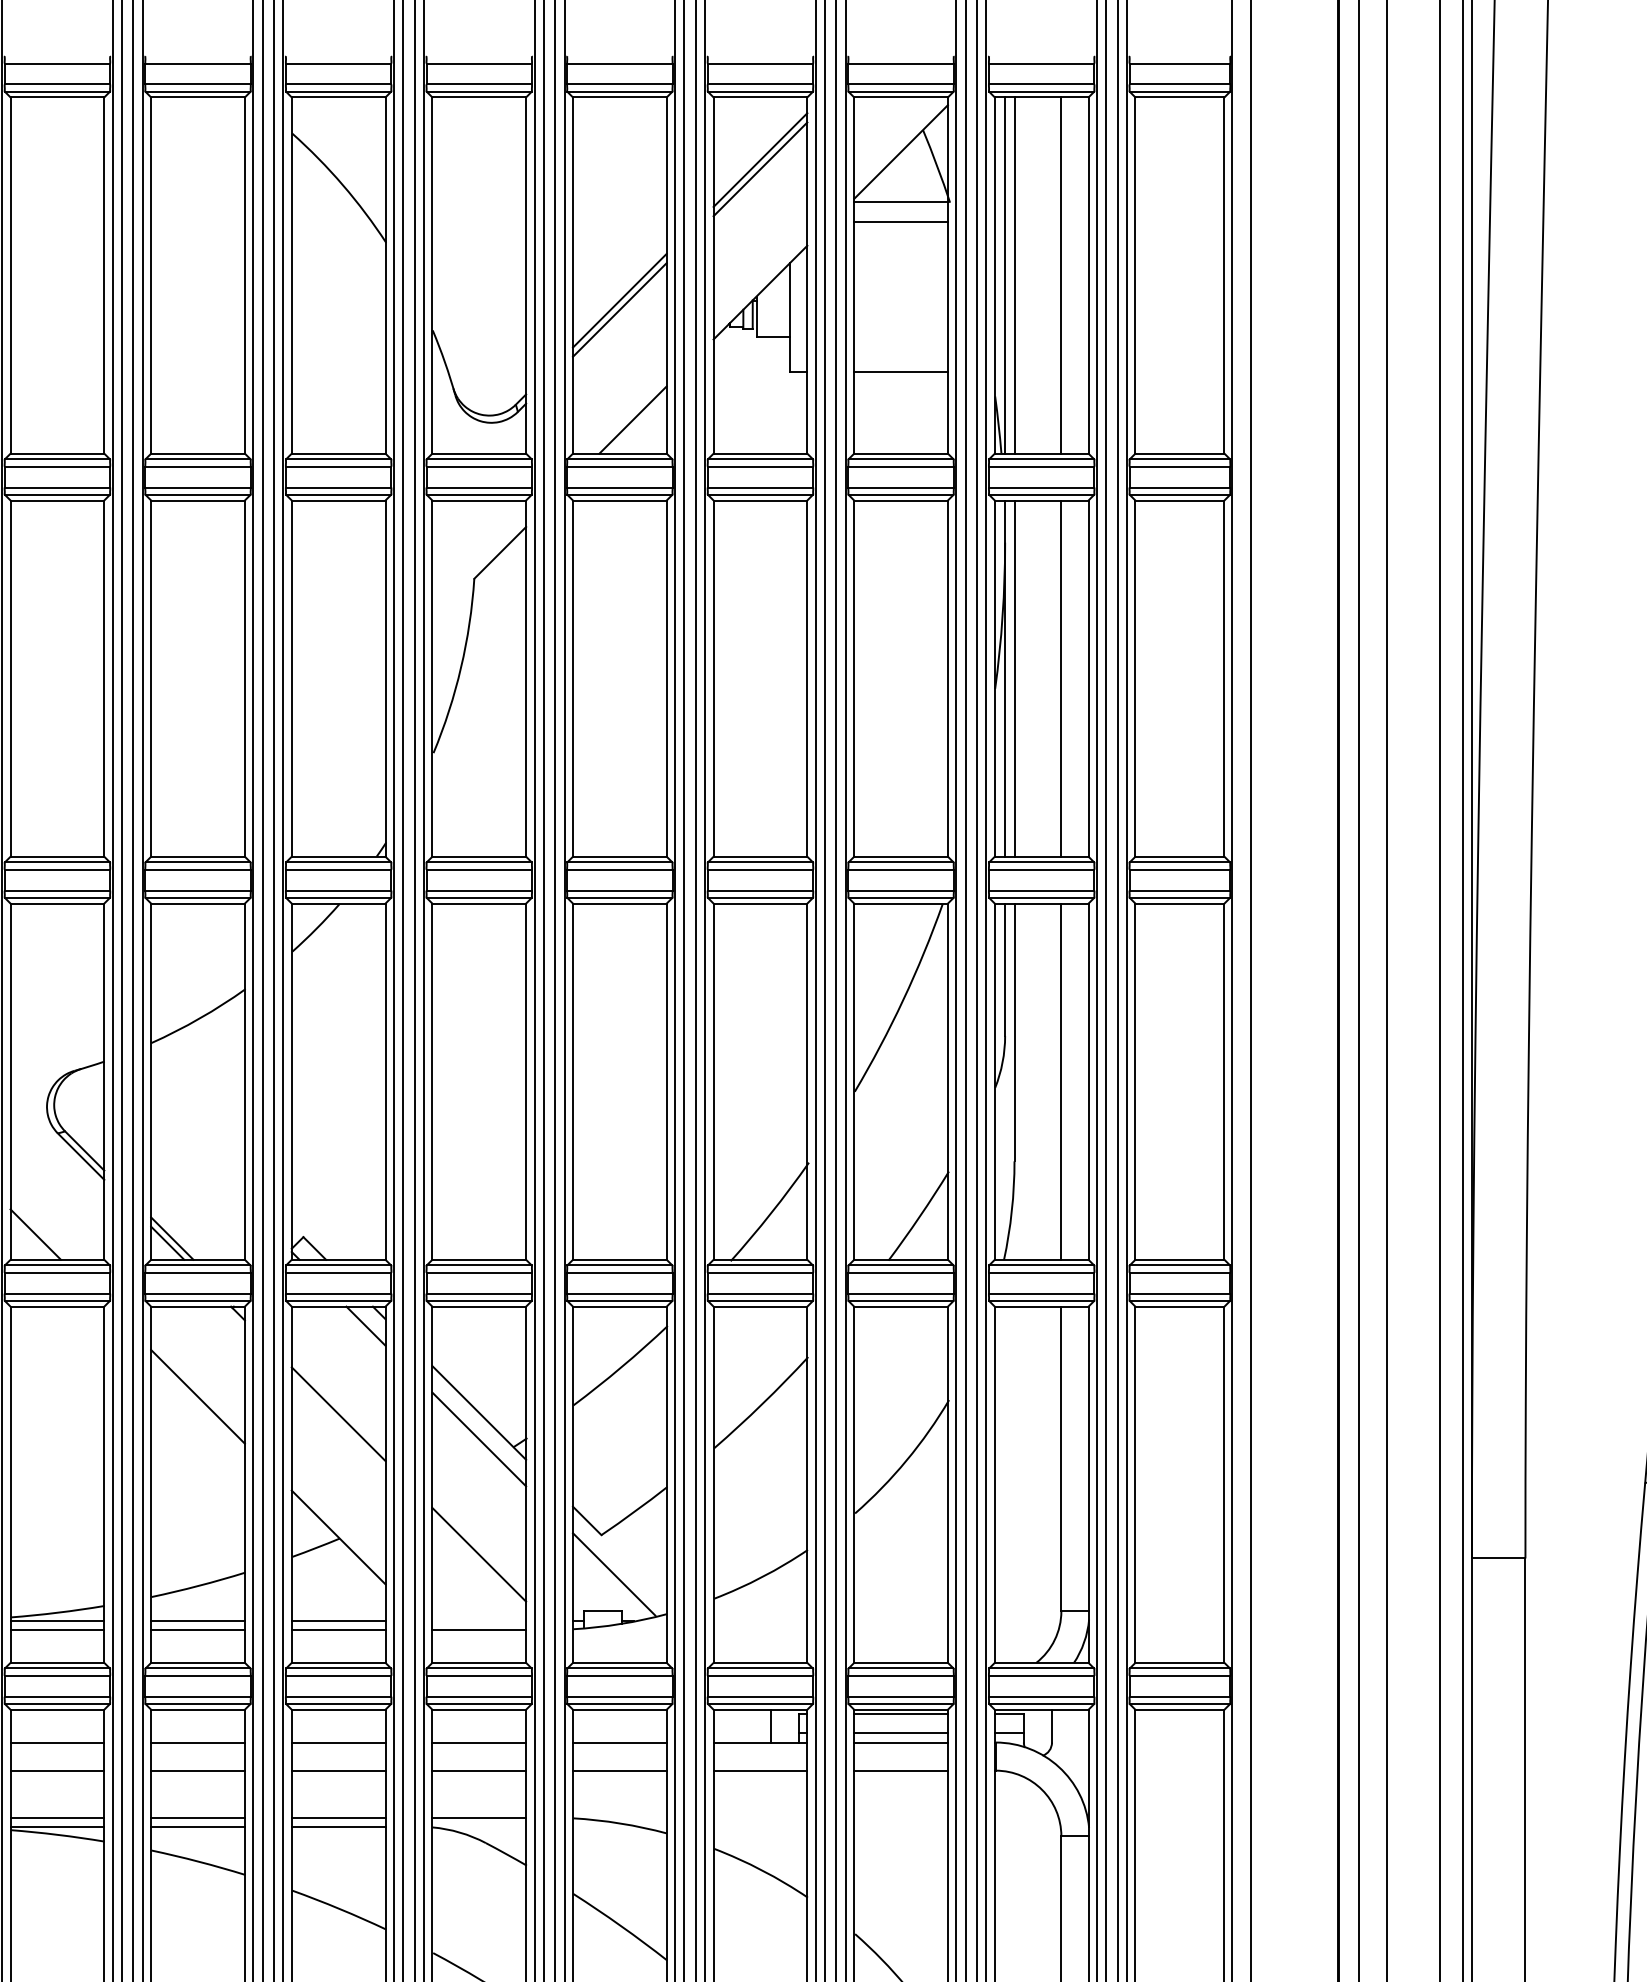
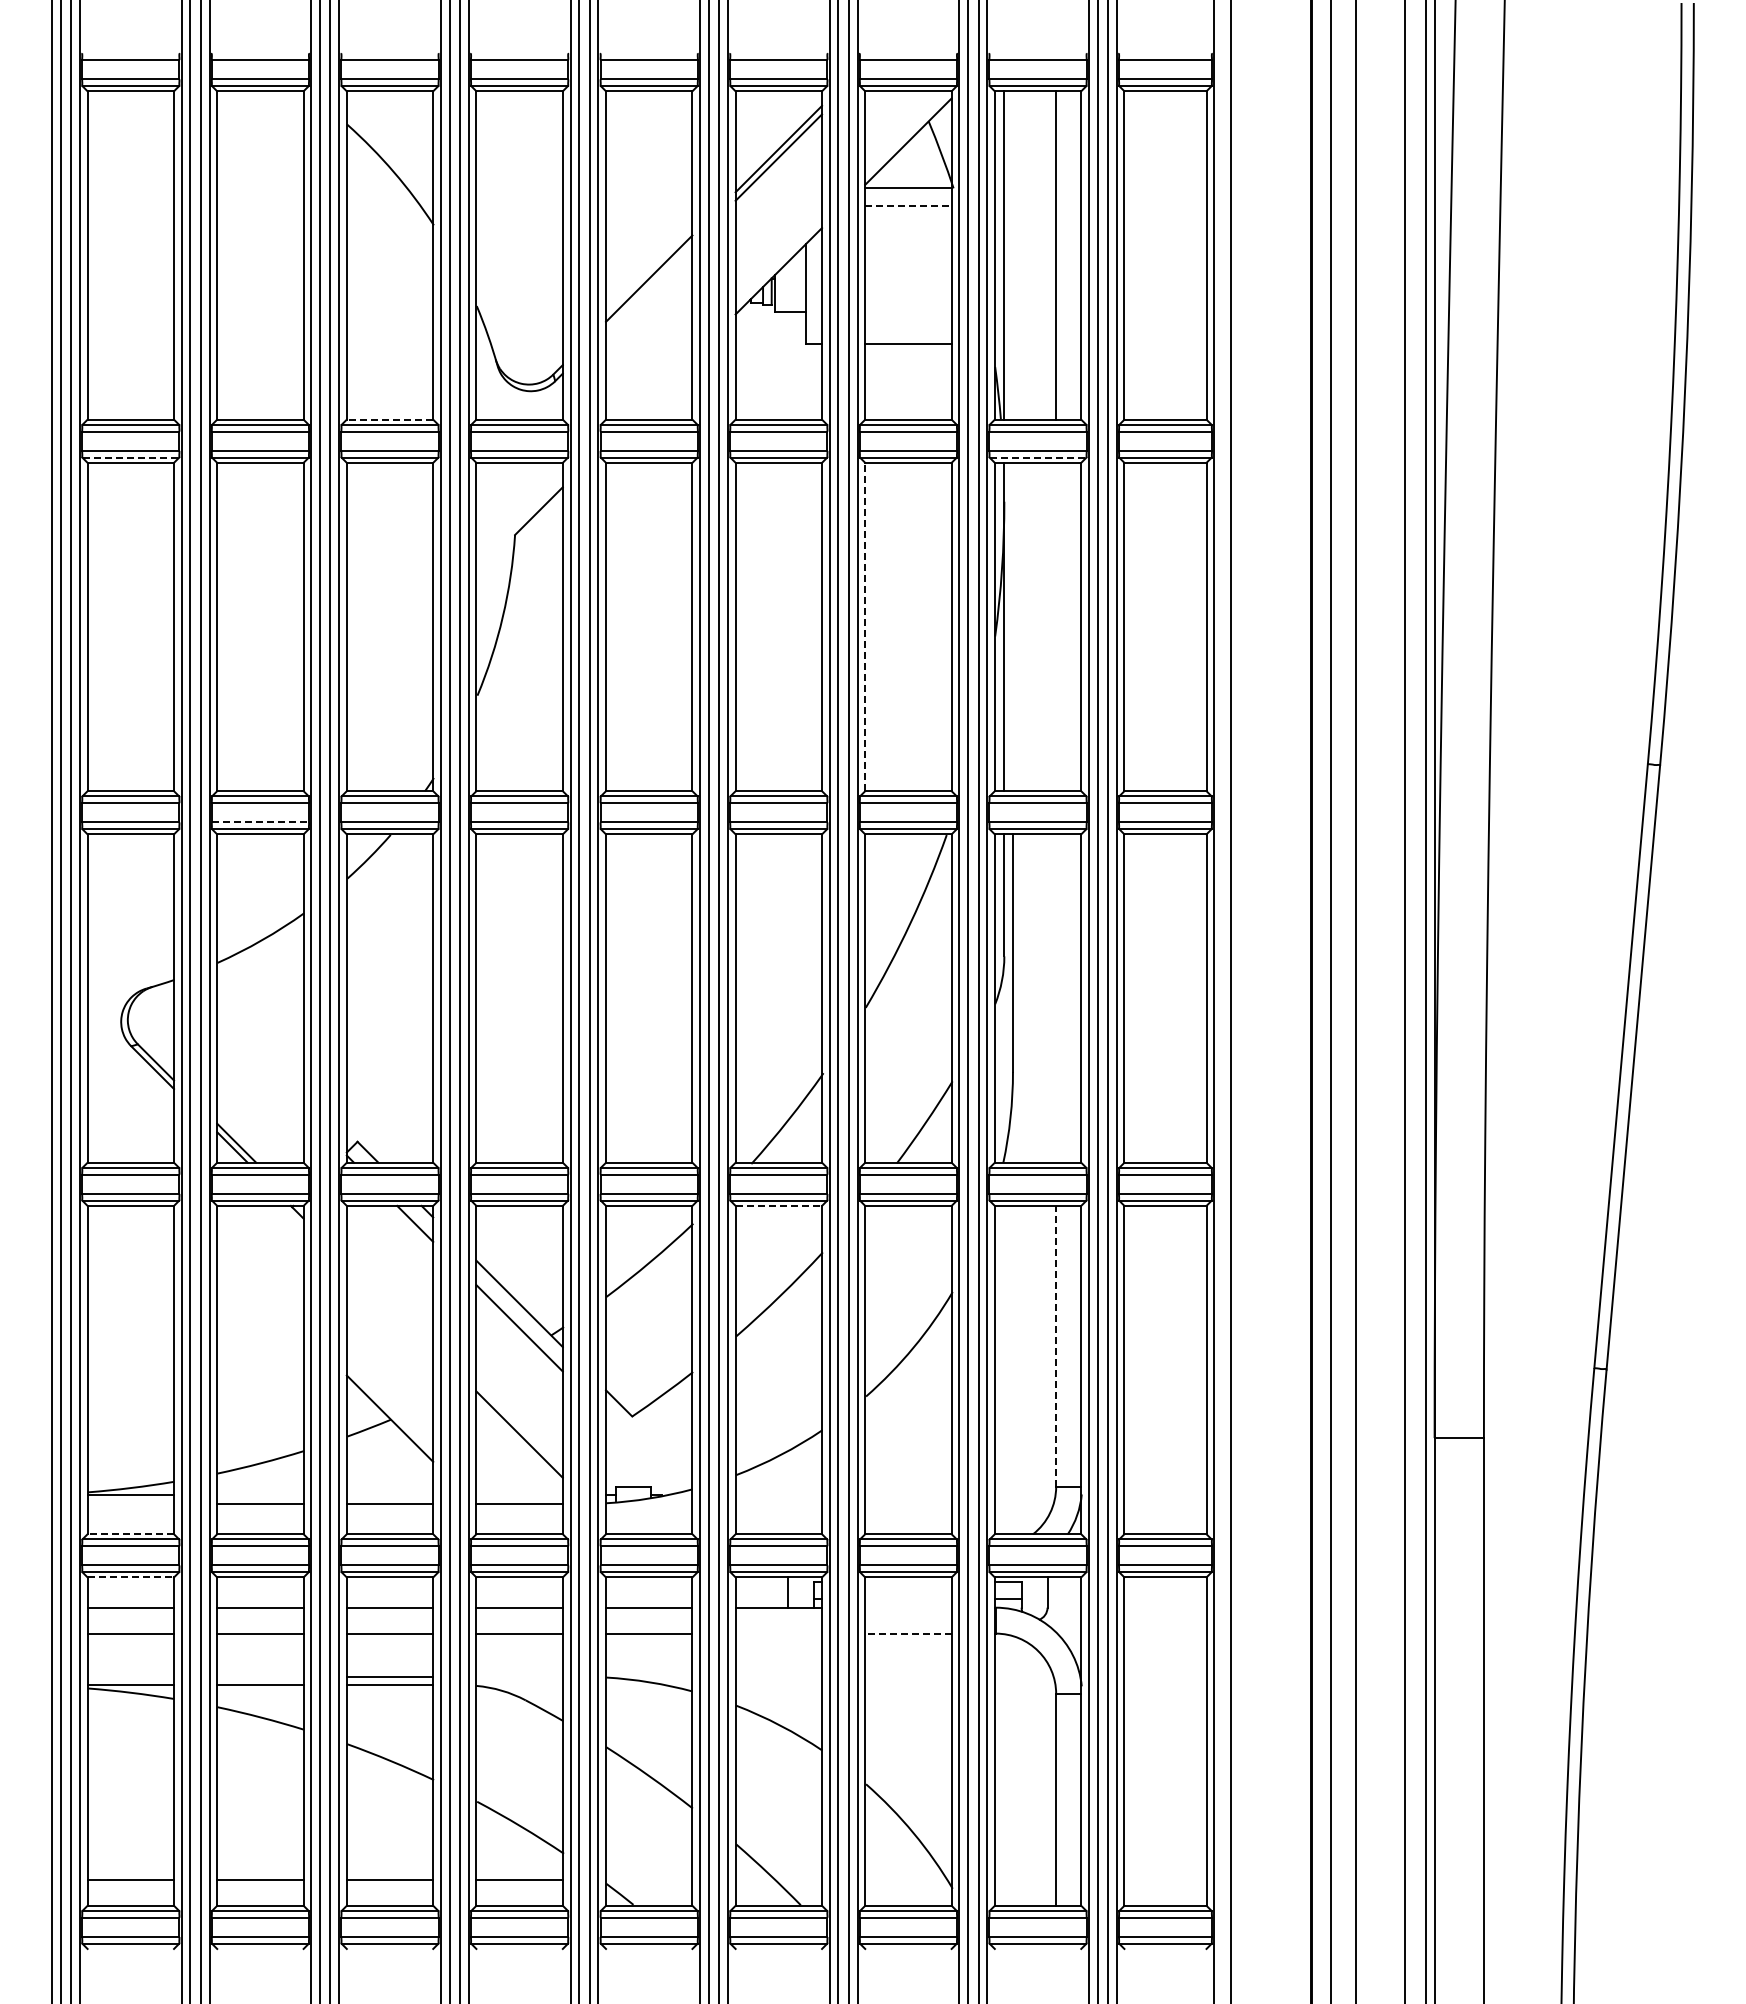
line: (901, 221) -> (908, 205), solid -> dashed
line: (1013, 275) -> (1012, 255), removed
line: (620, 310) -> (649, 287), removed
line: (633, 419) -> (661, 388), removed
line: (338, 453) -> (389, 419), solid -> dashed
line: (58, 494) -> (131, 457), solid -> dashed
line: (1042, 494) -> (1038, 457), solid -> dashed
line: (854, 678) -> (865, 626), solid -> dashed
line: (1013, 678) -> (1012, 626), removed
line: (1061, 678) -> (1056, 626), removed
line: (198, 890) -> (260, 822), solid -> dashed
line: (1061, 1081) -> (1056, 998), removed
line: (35, 1234) -> (110, 1139), removed
line: (761, 1306) -> (779, 1205), solid -> dashed
line: (198, 1396) -> (260, 1288), removed
line: (338, 1413) -> (389, 1304), removed
line: (1061, 1458) -> (1056, 1345), solid -> dashed
line: (613, 1574) -> (643, 1452), removed
line: (198, 1620) -> (260, 1495), removed
line: (338, 1620) -> (389, 1495), removed
line: (57, 1630) -> (130, 1504), removed
line: (57, 1663) -> (130, 1534), solid -> dashed
line: (58, 1709) -> (131, 1577), solid -> dashed
line: (901, 1714) -> (908, 1581), removed
line: (901, 1733) -> (908, 1599), removed
line: (901, 1742) -> (908, 1607), removed
line: (760, 1770) -> (778, 1633), removed
line: (900, 1770) -> (907, 1633), solid -> dashed
line: (57, 1817) -> (130, 1676), removed
line: (198, 1817) -> (260, 1676), removed
line: (479, 1817) -> (519, 1676), removed

